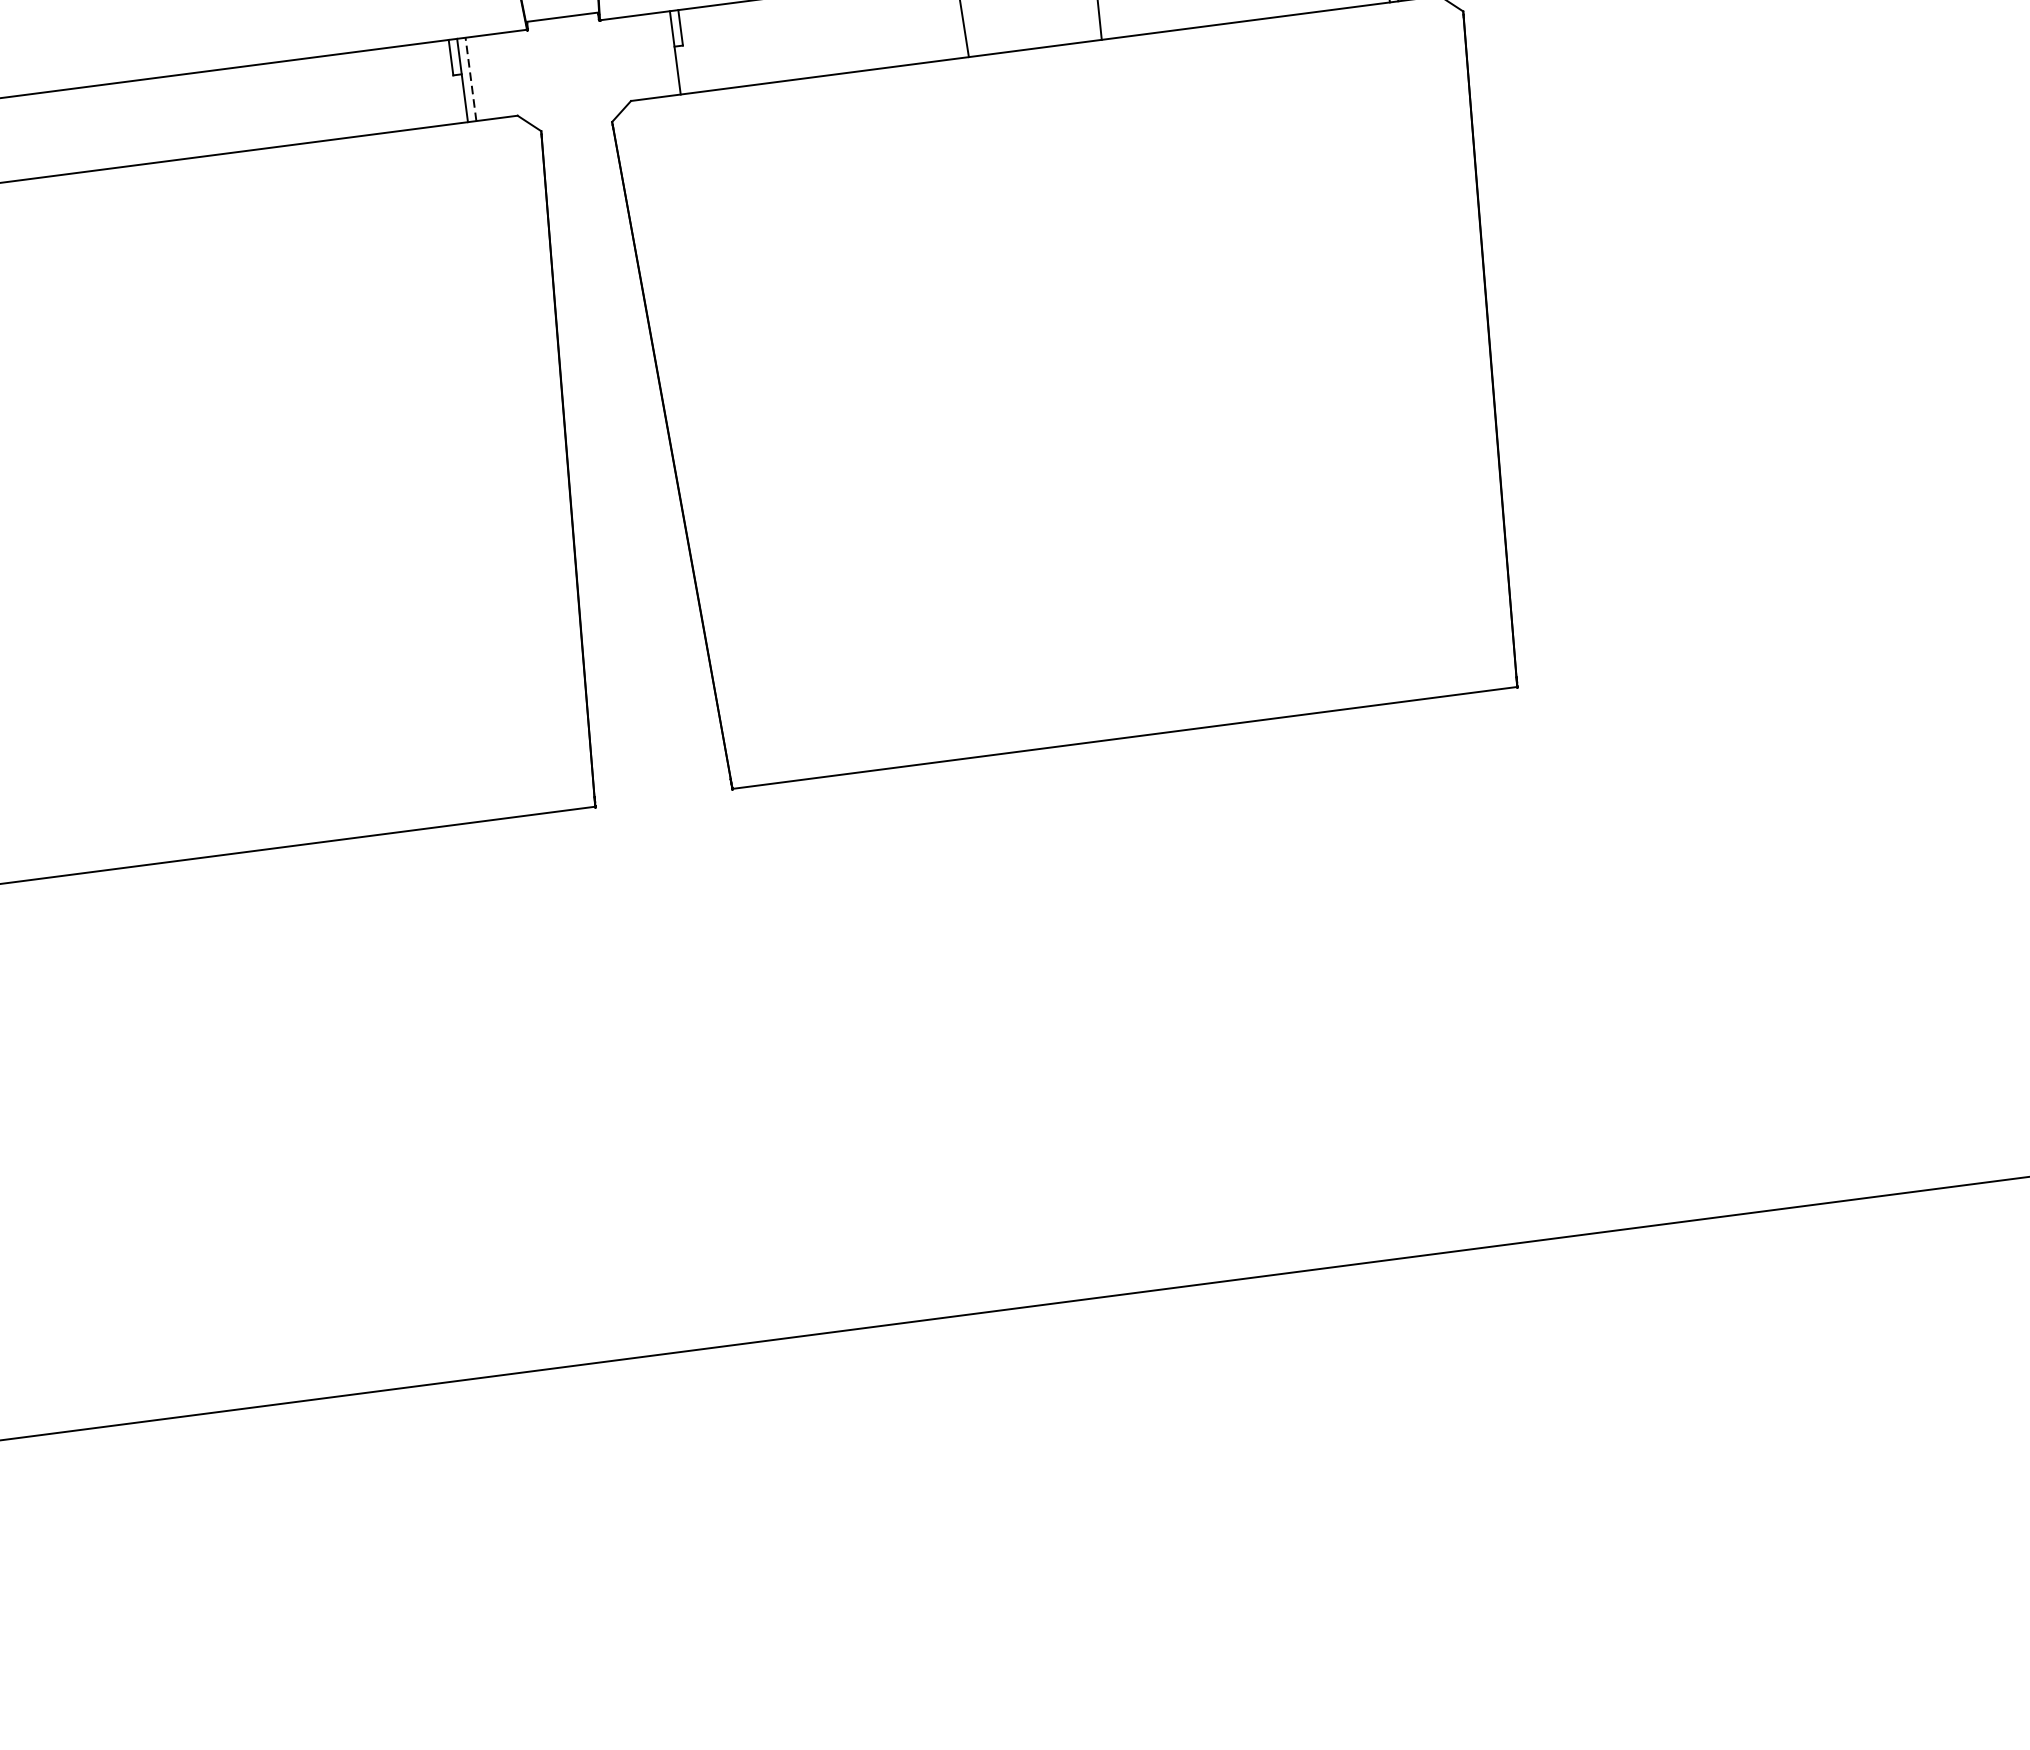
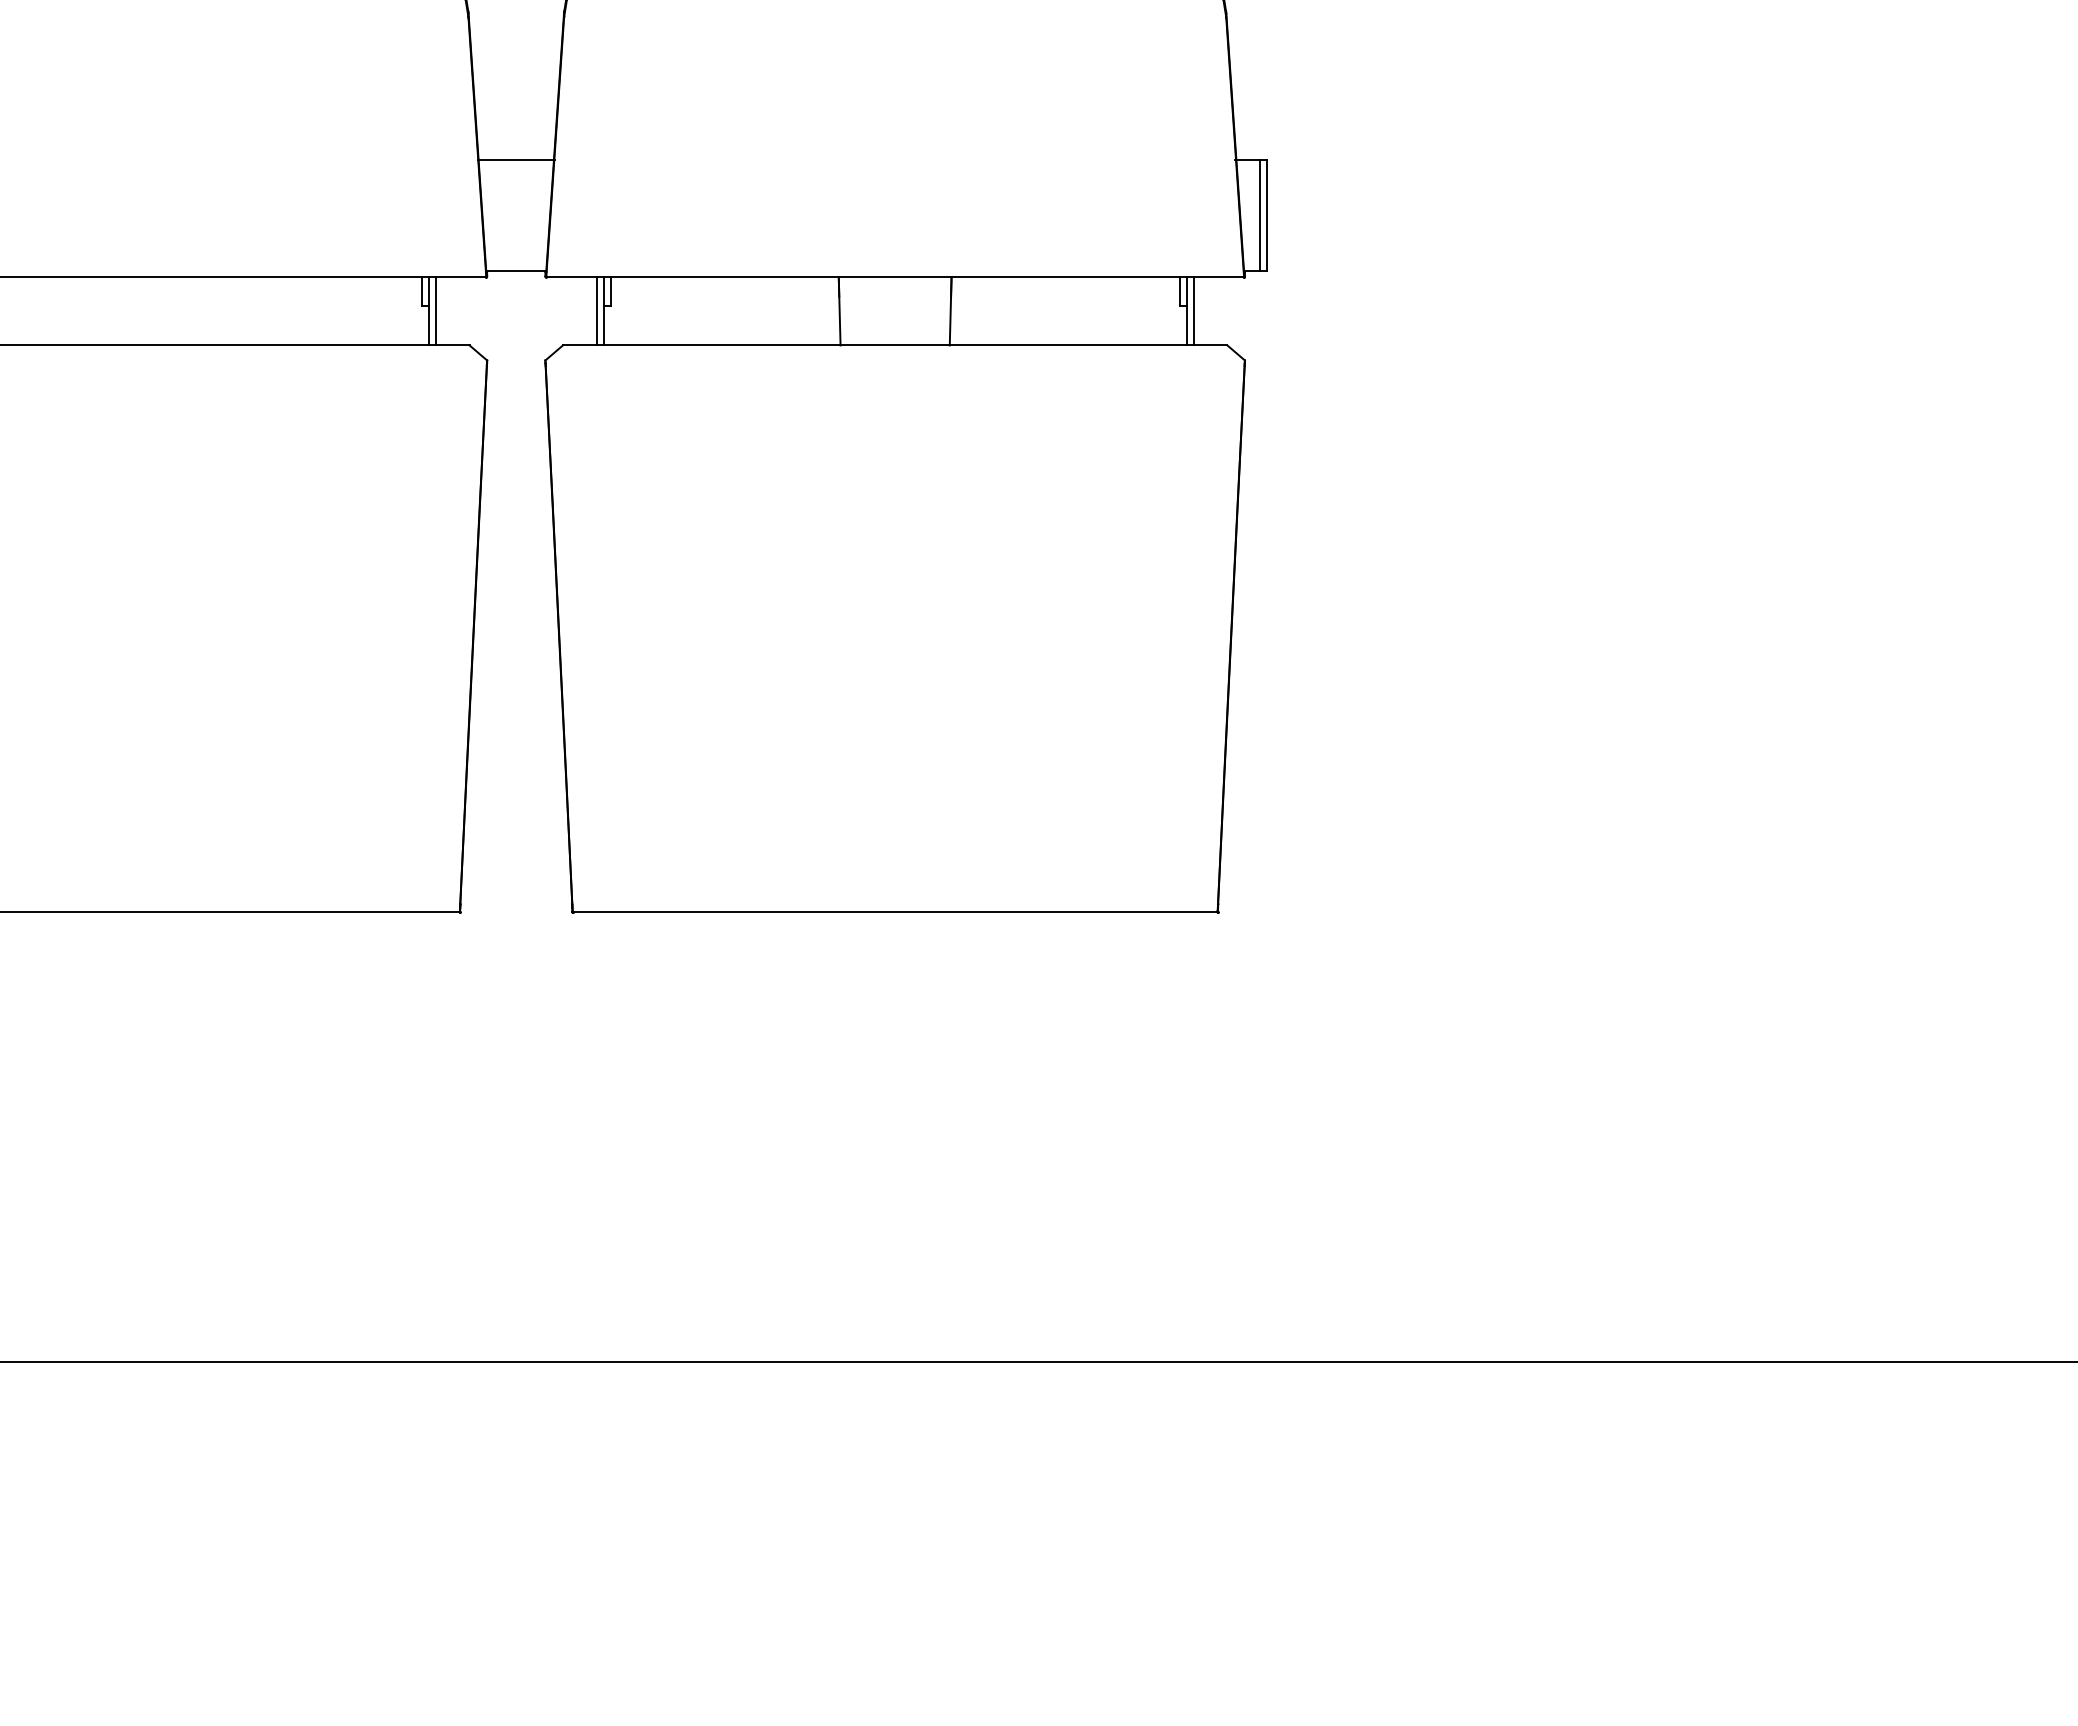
line: (666, 54) -> (596, 311), added
line: (470, 78) -> (435, 310), dashed -> solid

